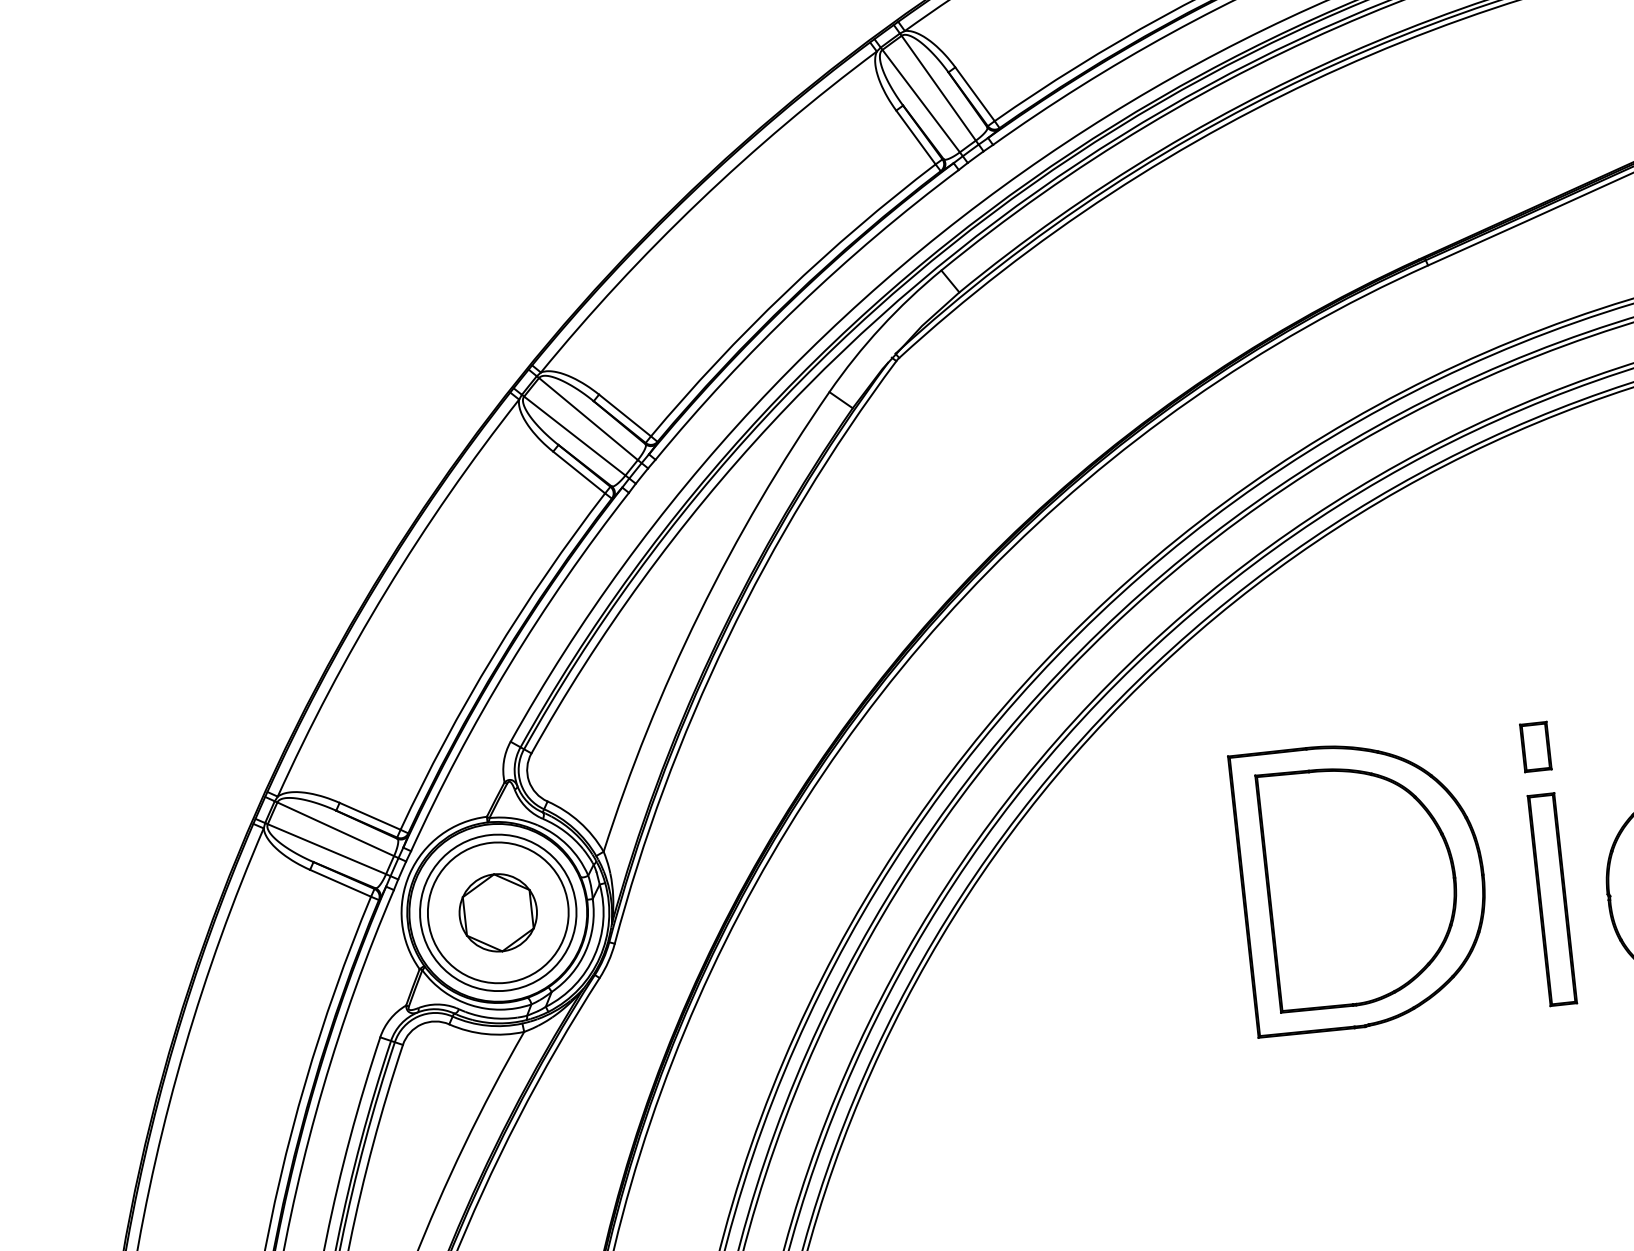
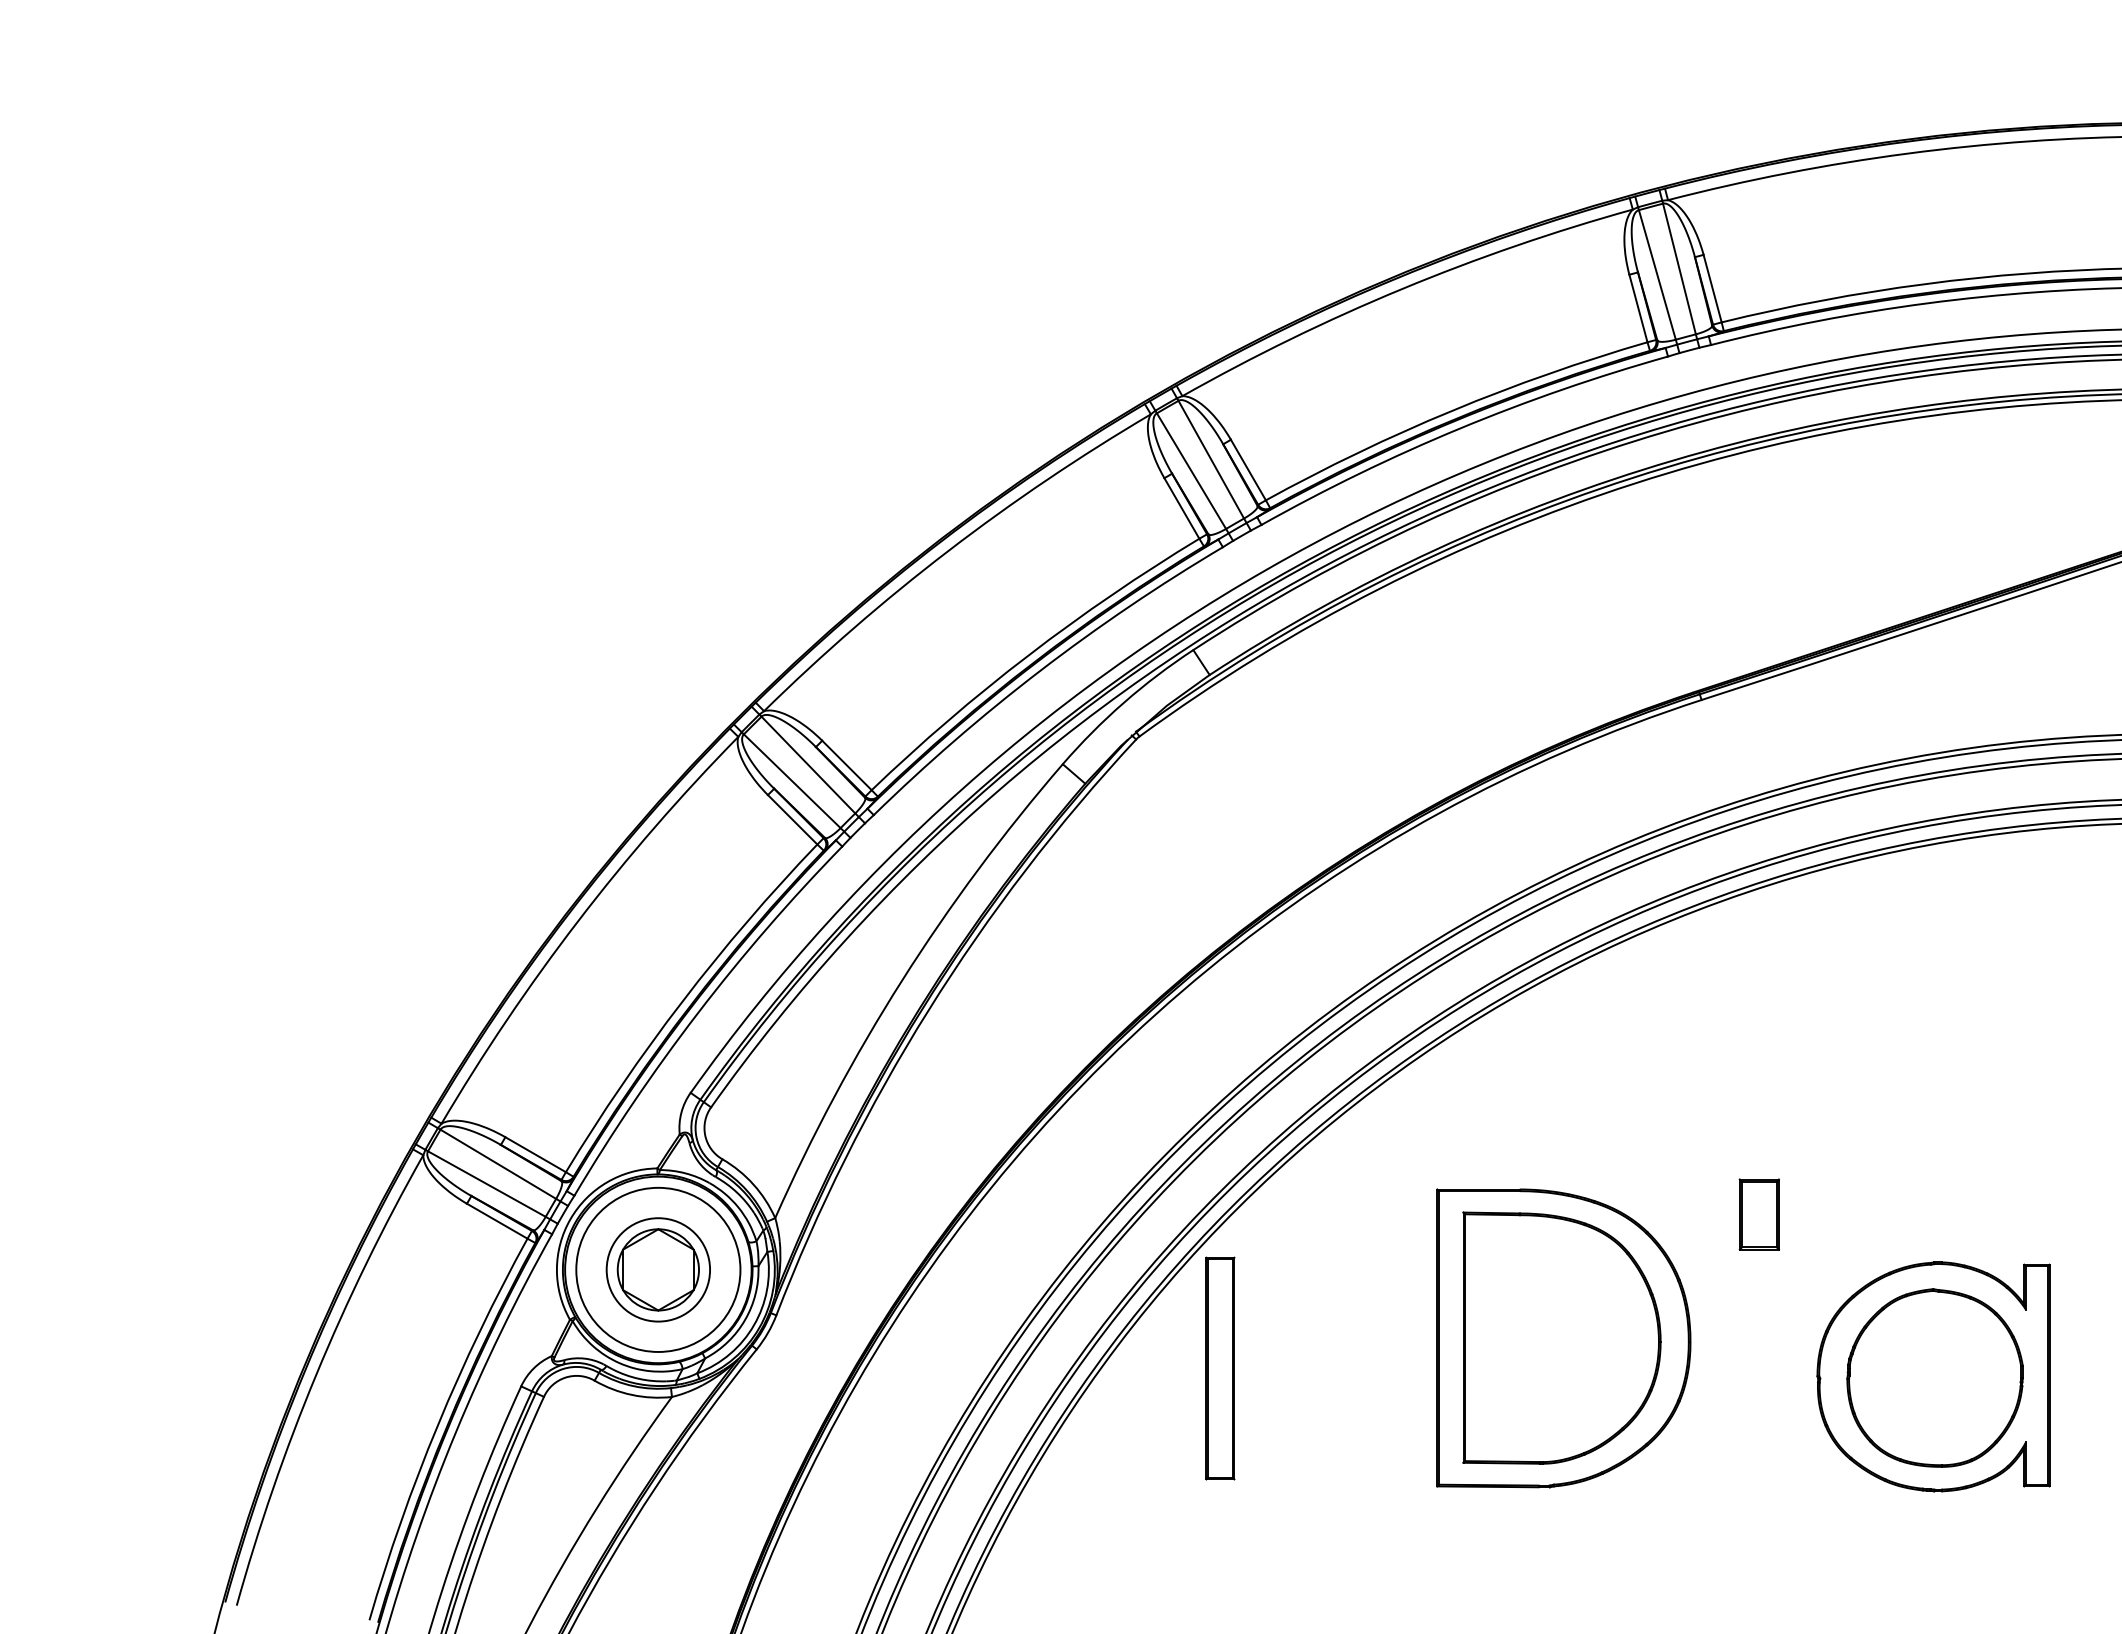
part: (1535, 747) -> (1759, 1214), size x1.4
part: (1552, 899) -> (1220, 1368), moved
circle: (498, 912) -> (658, 1269), size x0.7

